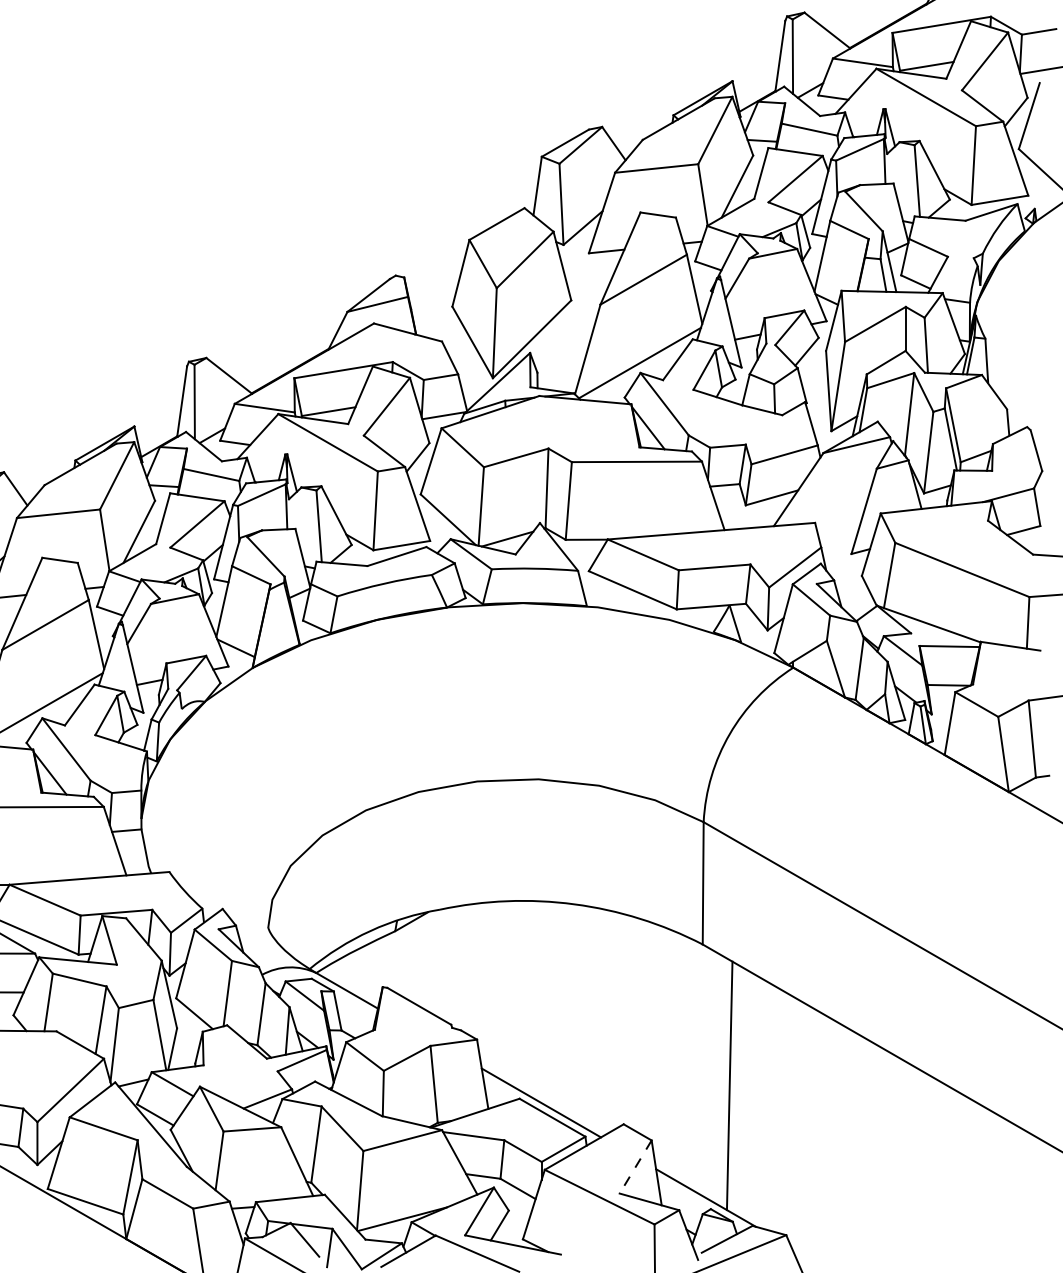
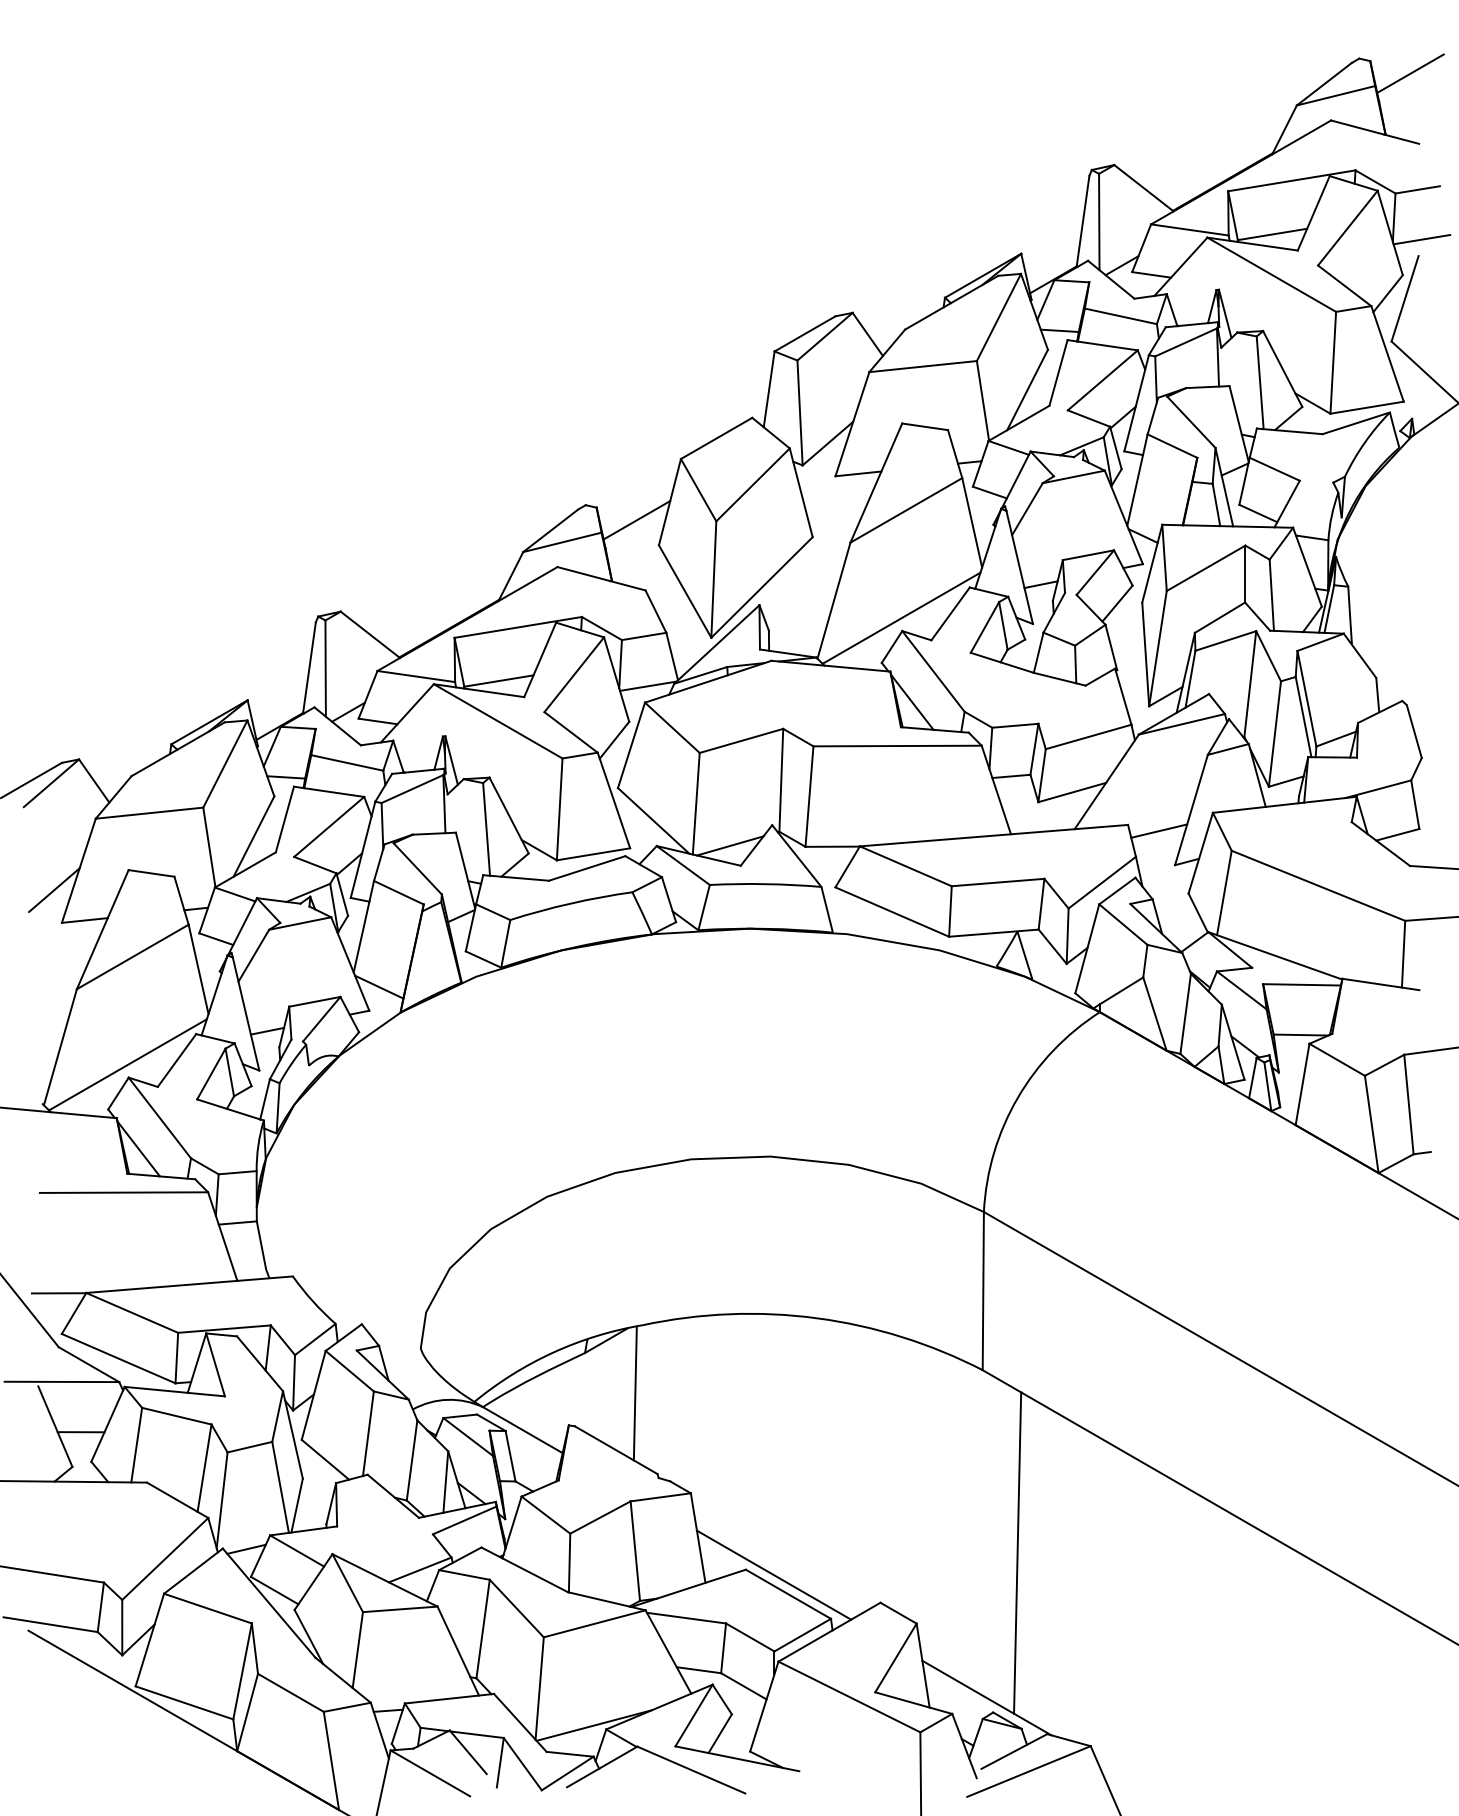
line: (435, 287) -> (636, 520), added
line: (839, 527) -> (1159, 830), added
line: (433, 962) -> (634, 1393), added
line: (635, 1167) -> (895, 1658), dashed -> solid

